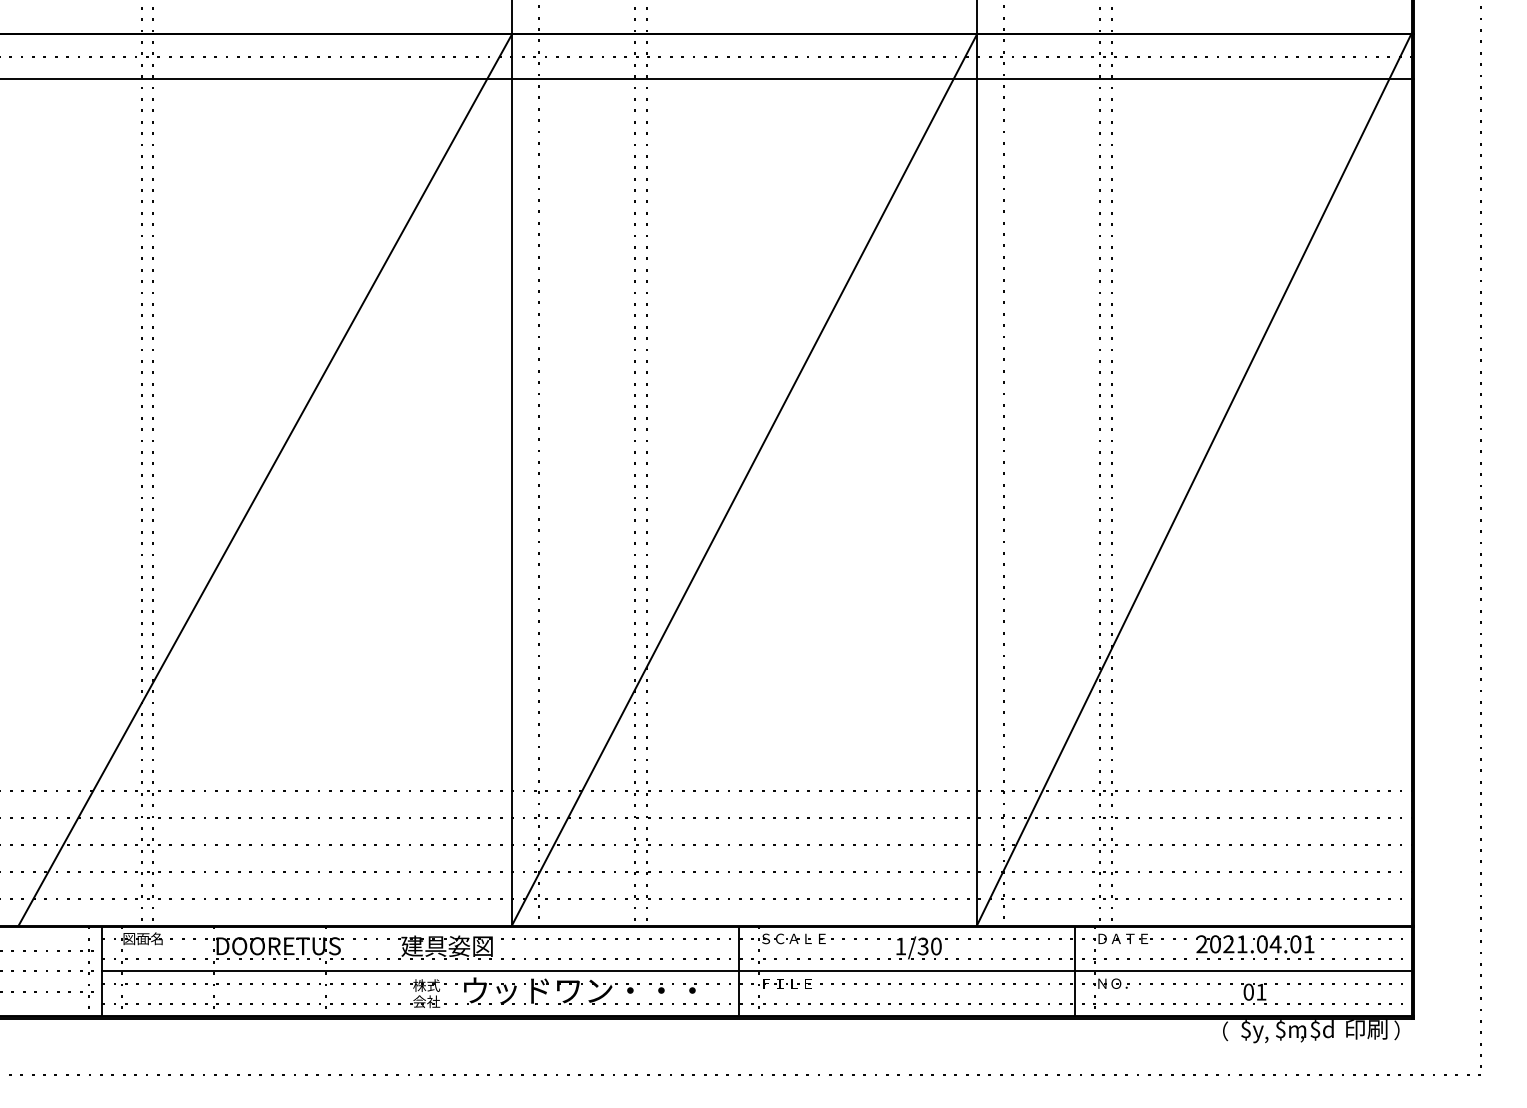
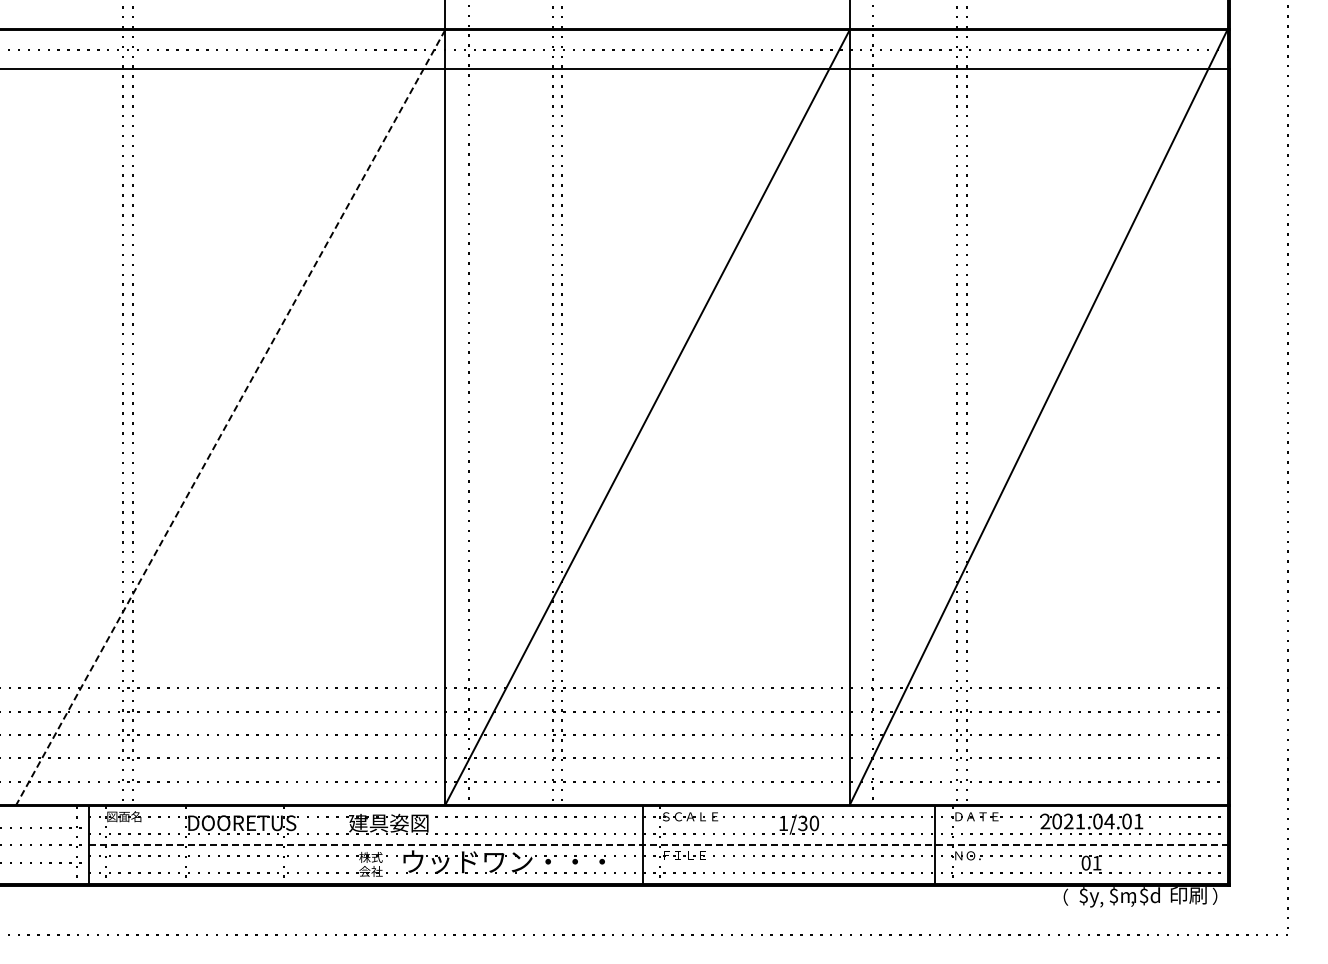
line: (265, 479) -> (230, 417), solid -> dashed
line: (757, 971) -> (658, 845), solid -> dashed

